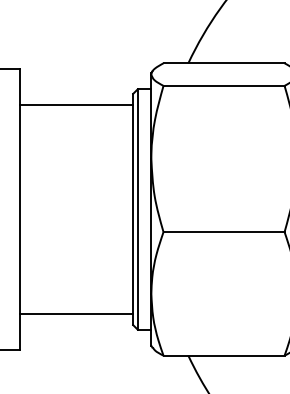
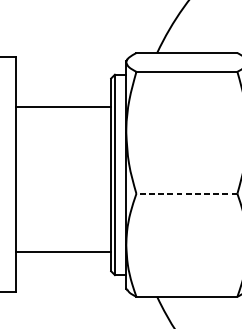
line: (76, 104) -> (63, 106), moved
line: (224, 232) -> (187, 194), solid -> dashed
line: (76, 314) -> (63, 252), moved

